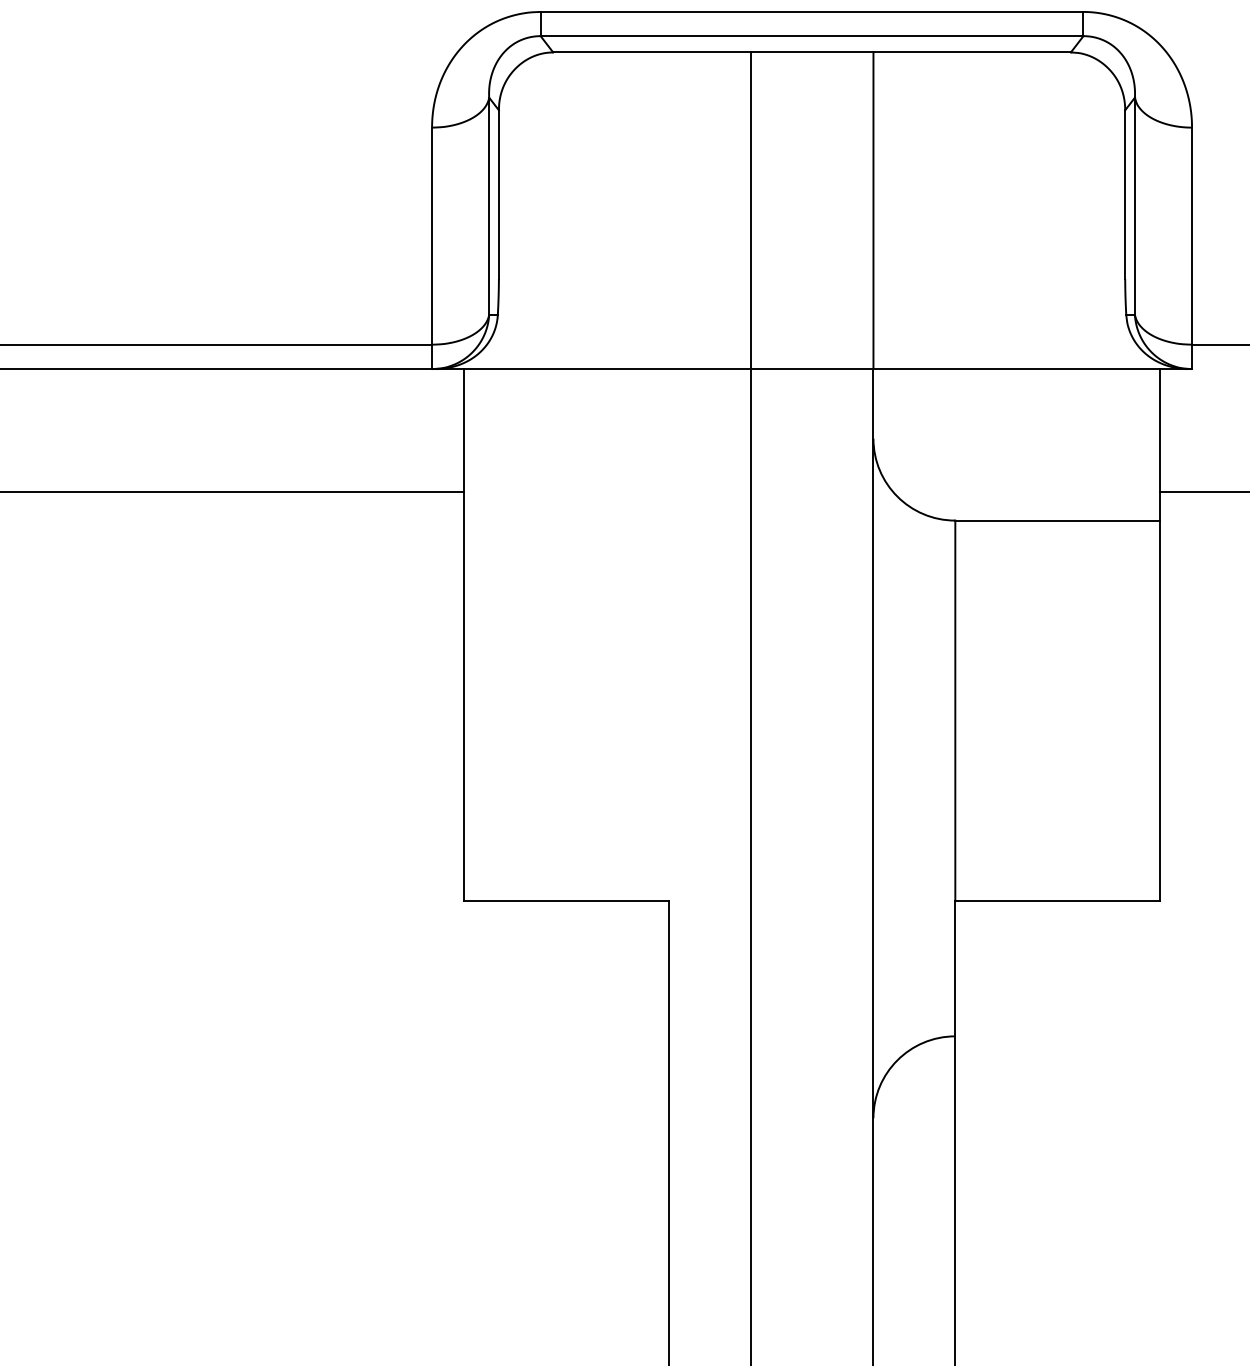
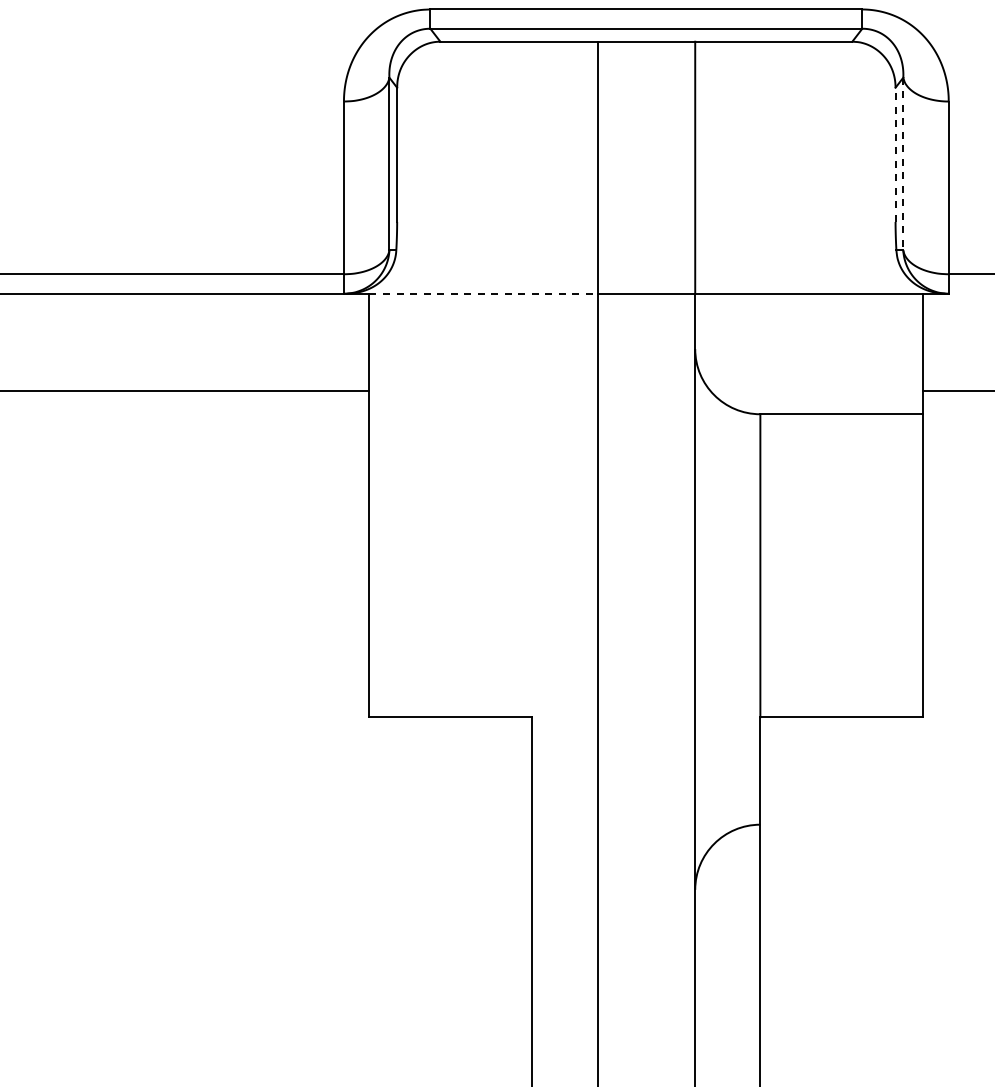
line: (1125, 194) -> (895, 154), solid -> dashed
line: (1135, 206) -> (903, 164), solid -> dashed
line: (607, 368) -> (483, 293), solid -> dashed

